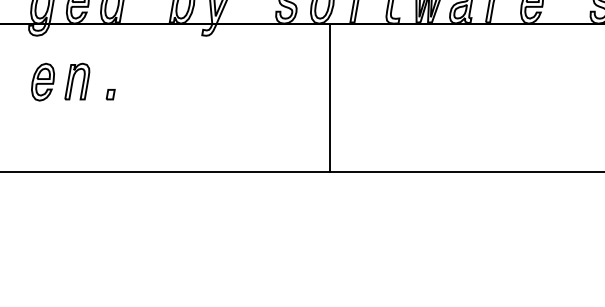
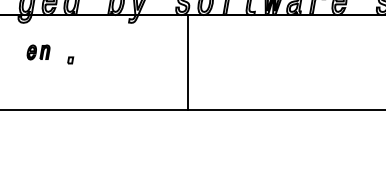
part: (60, 82) -> (38, 52), size x0.6
line: (329, 97) -> (187, 62), moved

